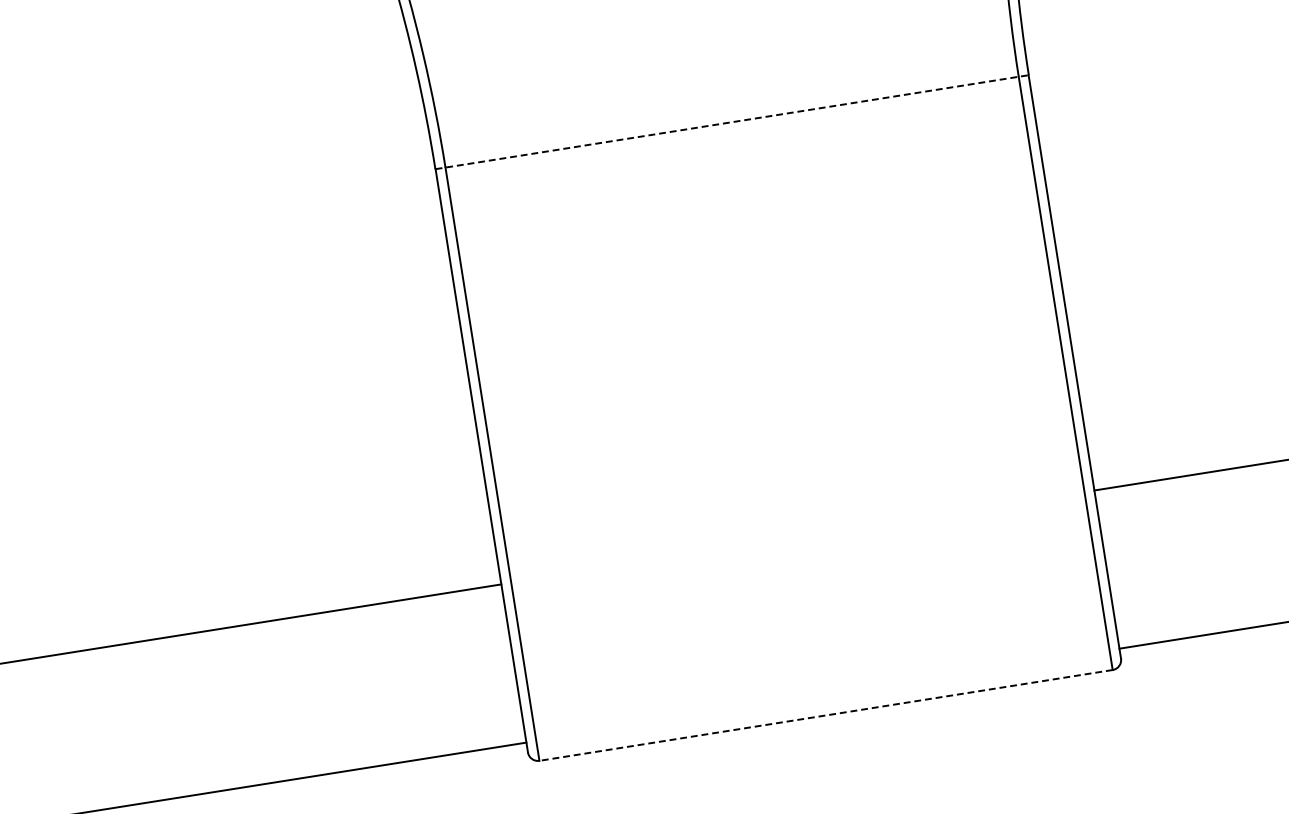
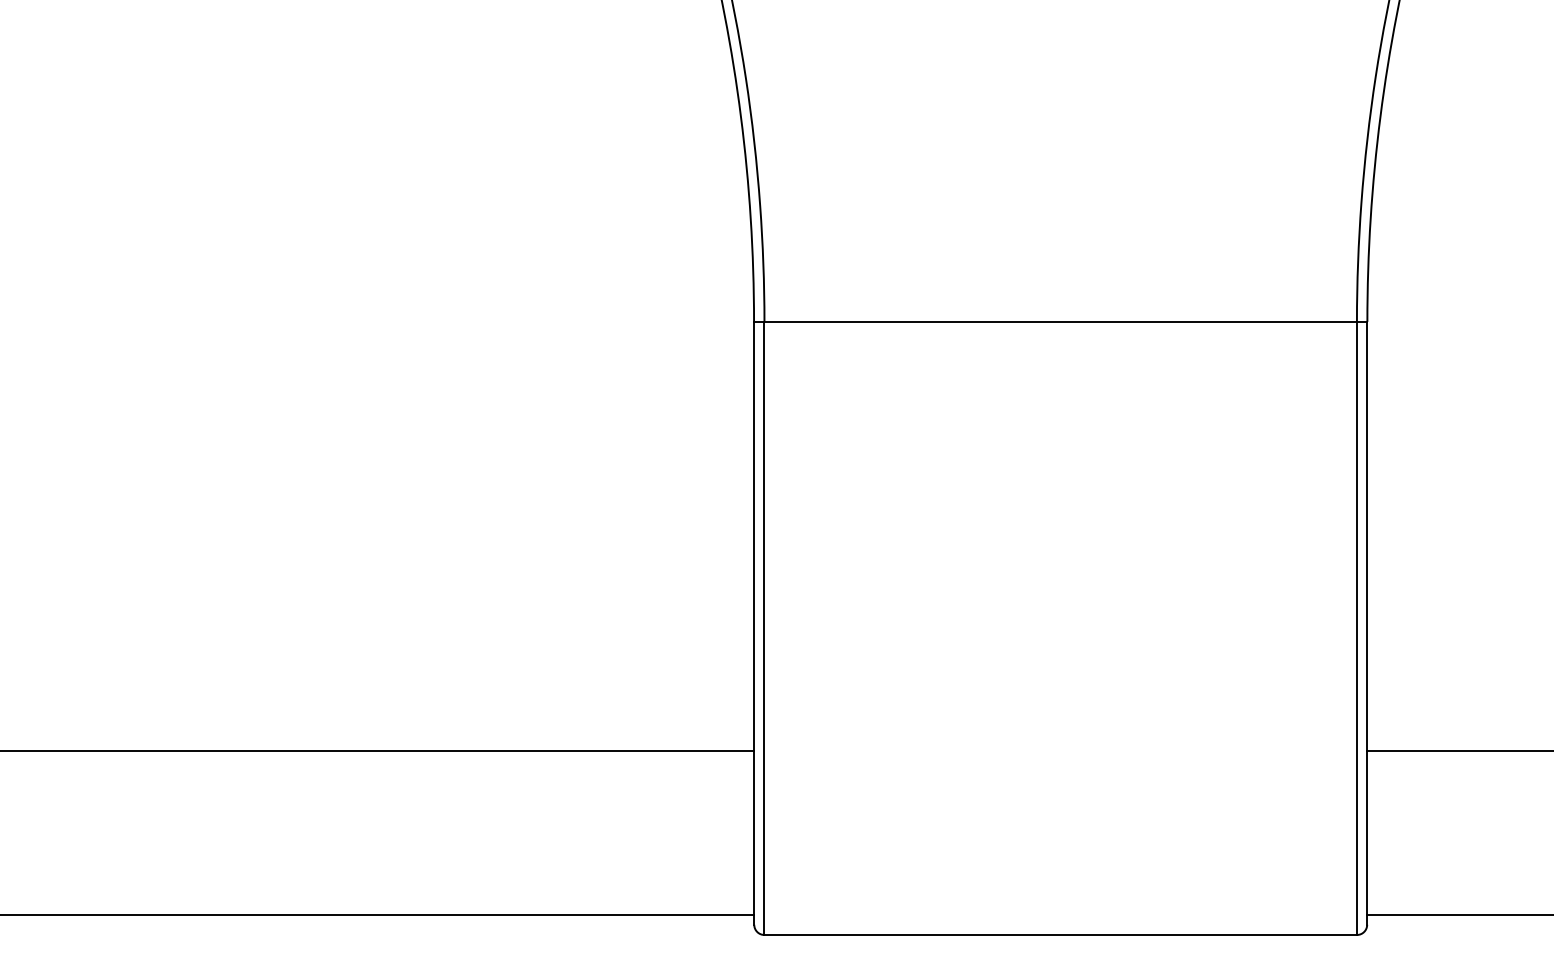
line: (732, 121) -> (1061, 321), dashed -> solid
line: (825, 714) -> (1060, 934), dashed -> solid

